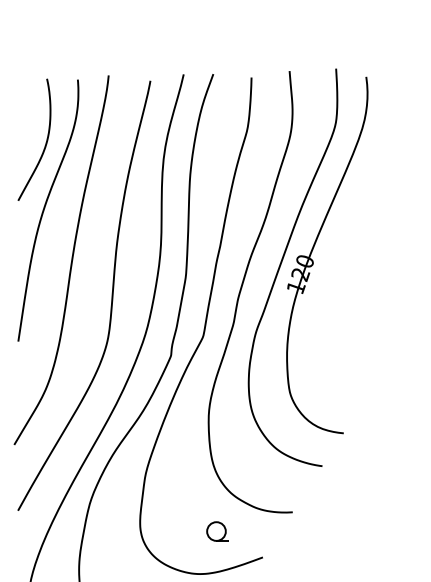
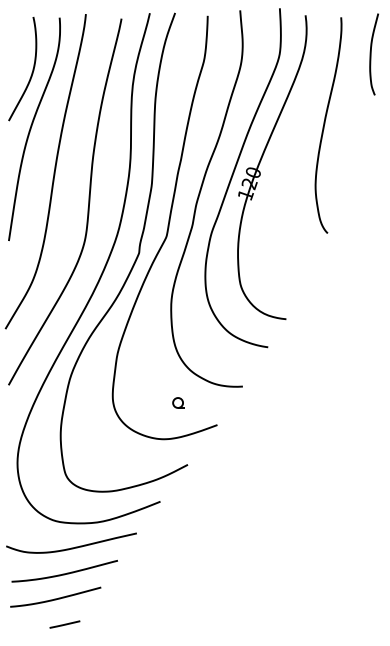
curve: (389, 204) -> (325, 124), added
part: (217, 530) -> (178, 402), size x0.62

